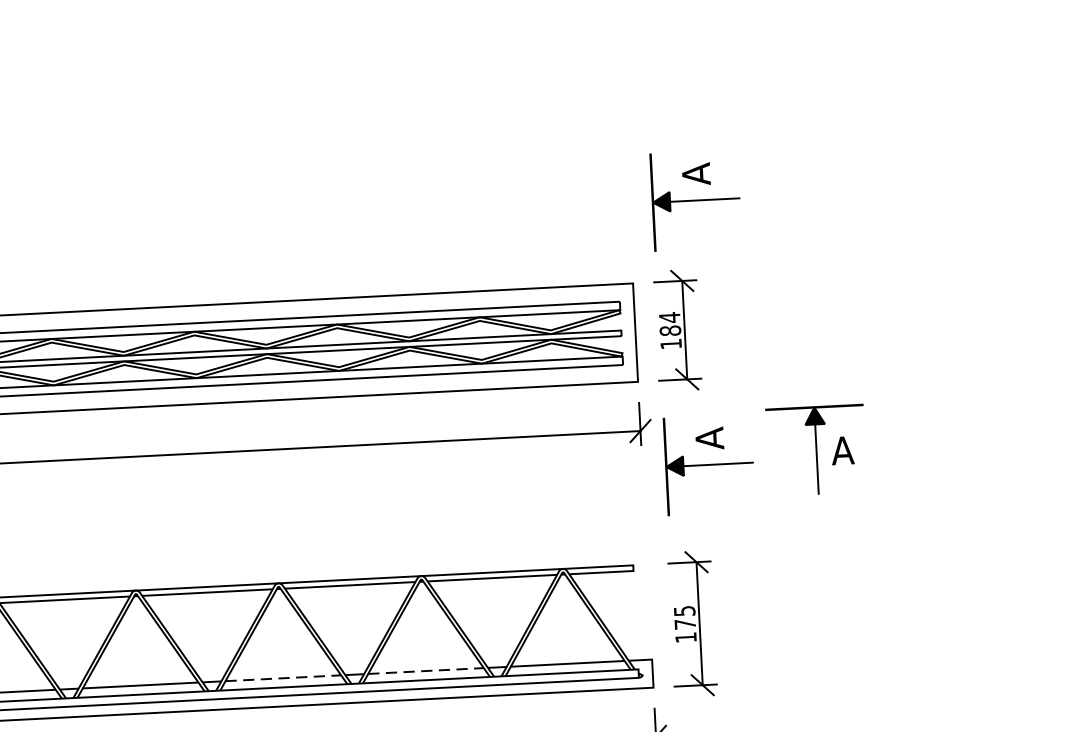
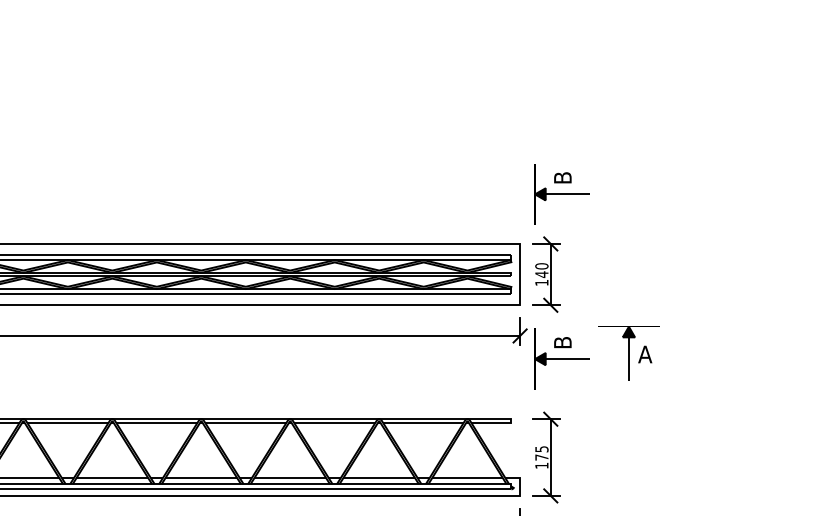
text: (695, 174) -> (562, 178), A -> B
text: (669, 324) -> (541, 270), 184 -> 140
text: (709, 438) -> (562, 342), A -> B
line: (426, 671) -> (379, 478), dashed -> solid
line: (283, 678) -> (290, 478), dashed -> solid

